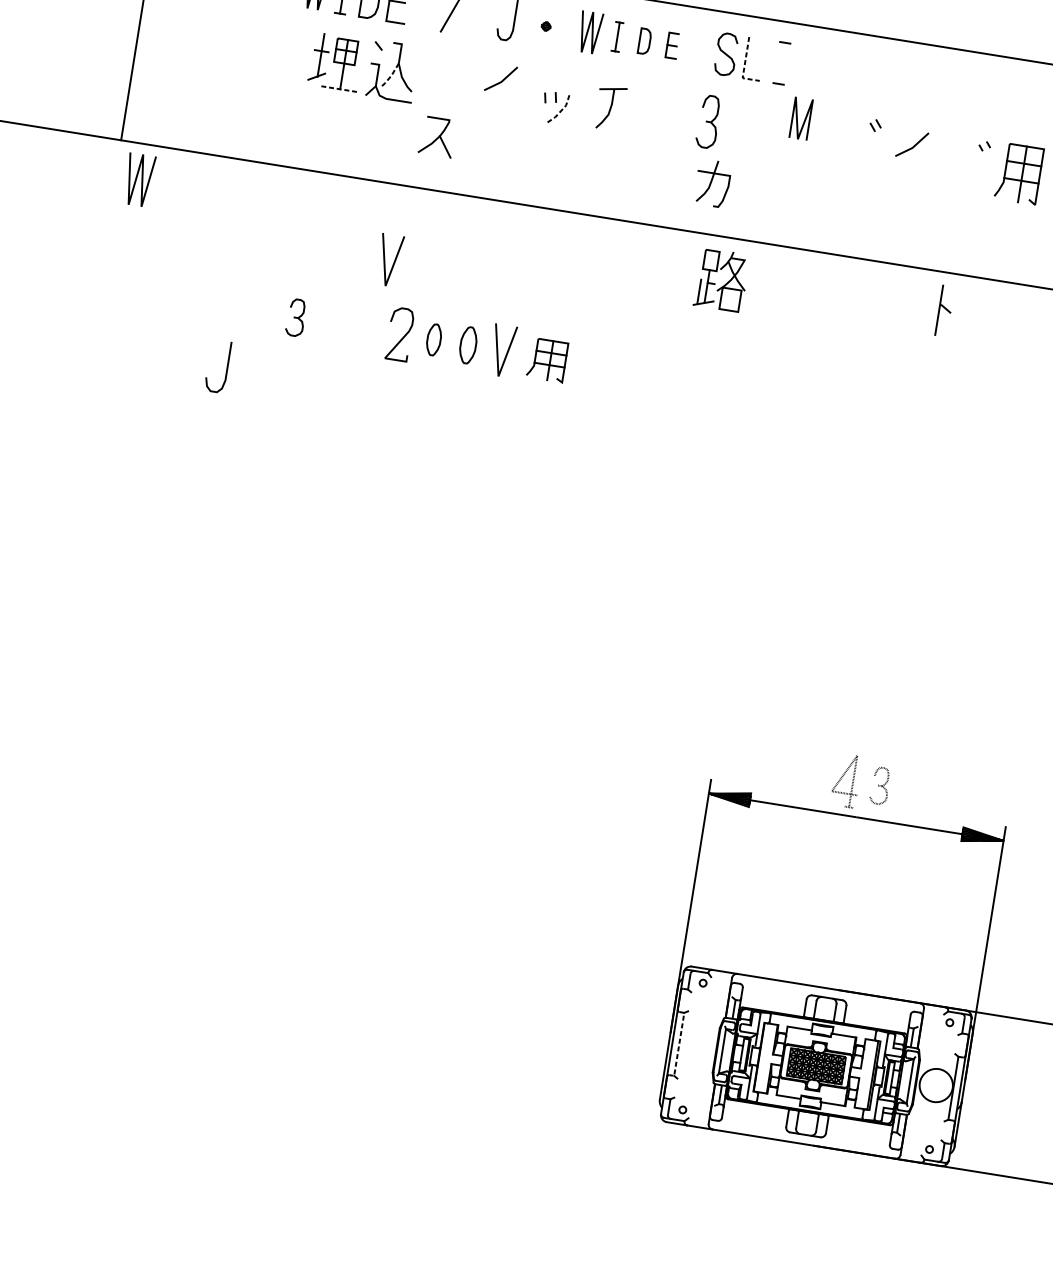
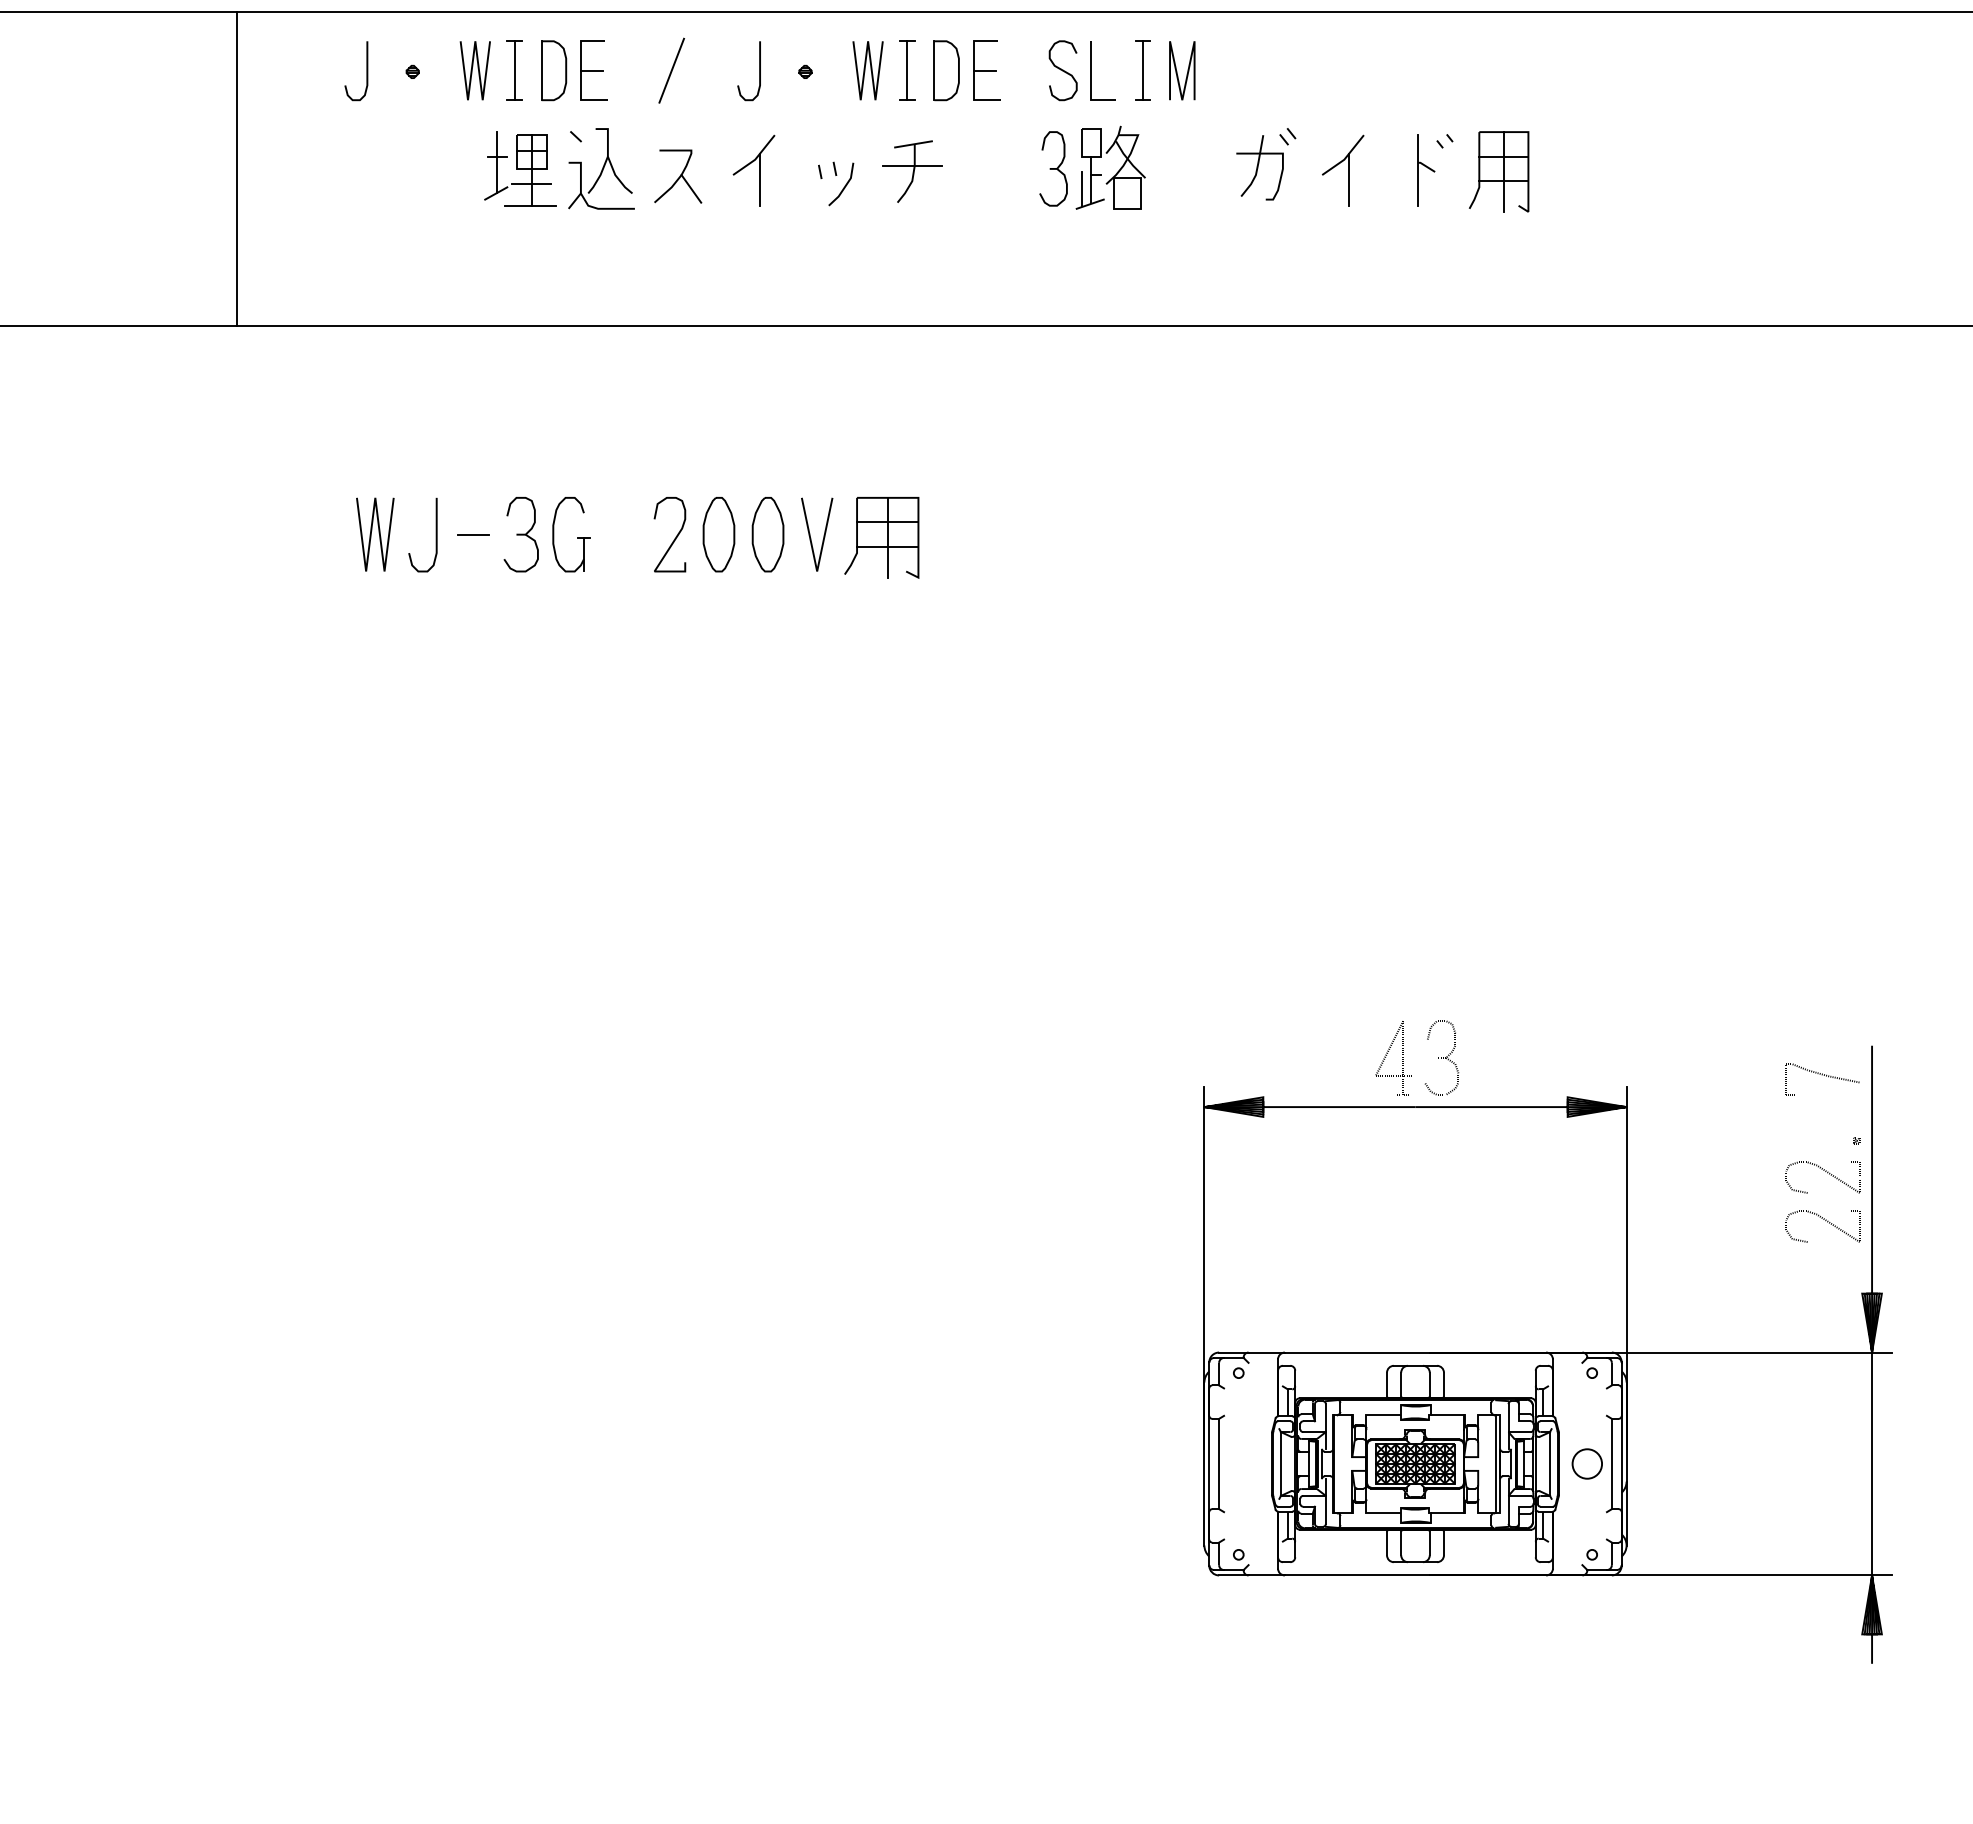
part: (617, 36) -> (907, 70), size x1.43
part: (644, 41) -> (946, 70), size x1.67
part: (672, 45) -> (986, 70), size x1.67
line: (782, 63) -> (1143, 70), added
line: (744, 67) -> (1091, 84), dashed -> solid
line: (342, 74) -> (531, 184), added
line: (390, 76) -> (599, 176), dashed -> solid
line: (339, 88) -> (530, 205), dashed -> solid
line: (502, 96) -> (760, 179), added
line: (609, 103) -> (911, 165), added
line: (561, 110) -> (845, 186), dashed -> solid
line: (804, 119) -> (1187, 70), moved
part: (437, 136) -> (678, 176), moved
line: (913, 162) -> (1349, 179), added
line: (141, 179) -> (378, 533), moved
part: (712, 183) -> (1259, 167), moved
line: (393, 261) -> (645, 434), removed
part: (725, 283) -> (1116, 172), moved
part: (945, 311) -> (1426, 170), moved
line: (262, 312) -> (473, 534), added
part: (295, 317) -> (520, 534), size x1.43
part: (335, 325) -> (577, 537), added
part: (433, 339) -> (718, 534), size x1.67
part: (467, 345) -> (767, 534), size x1.43
part: (547, 359) -> (881, 537), size x1.43
curve: (226, 367) -> (435, 534), moved
part: (879, 785) -> (1441, 1057), size x1.43
line: (679, 1044) -> (1219, 1464), dashed -> solid
circle: (936, 1085) -> (1587, 1463), size x0.62

